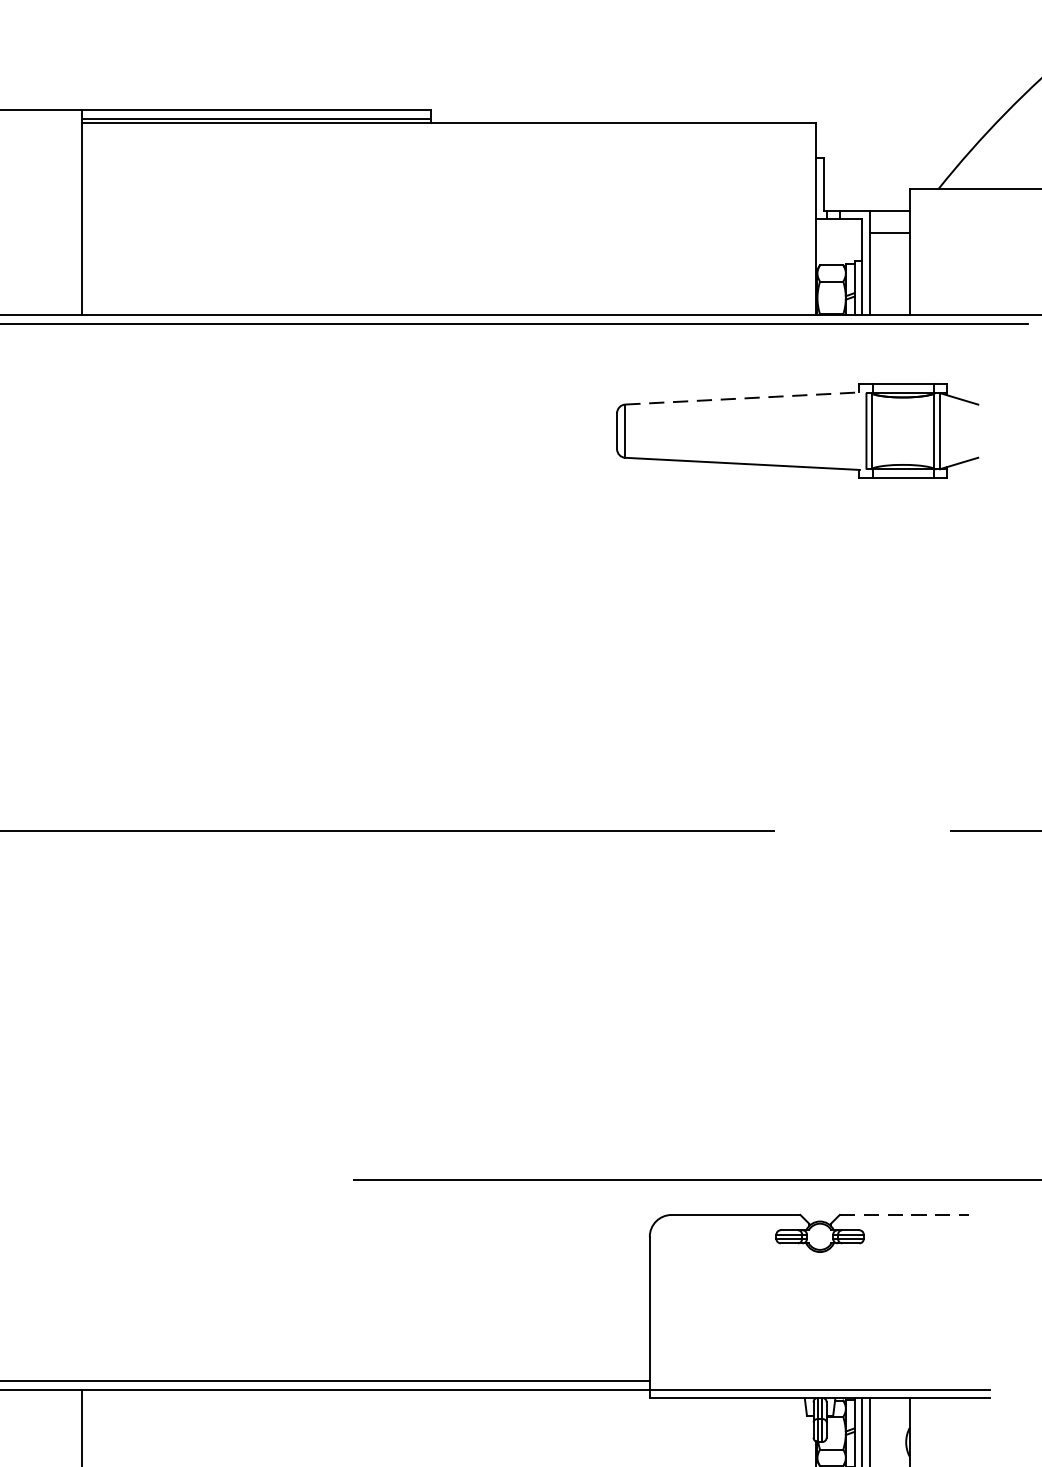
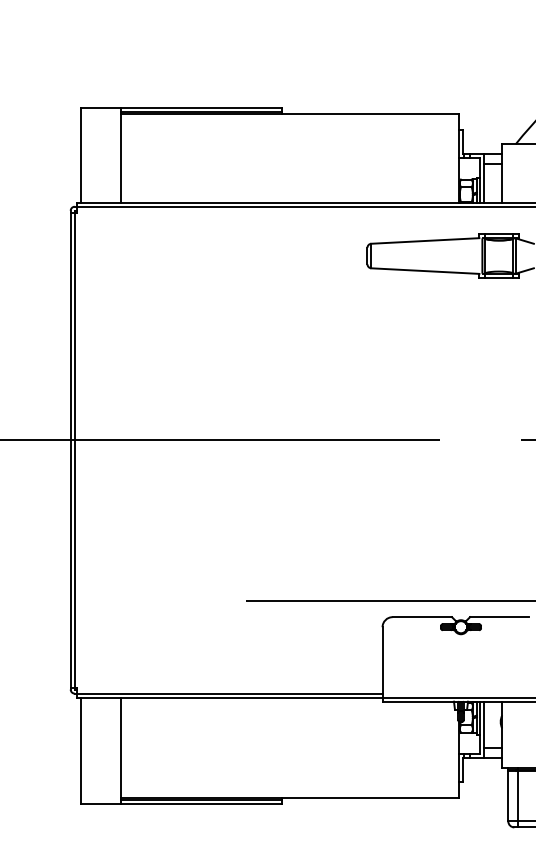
line: (742, 397) -> (425, 240), dashed -> solid
line: (903, 1215) -> (499, 617), dashed -> solid

